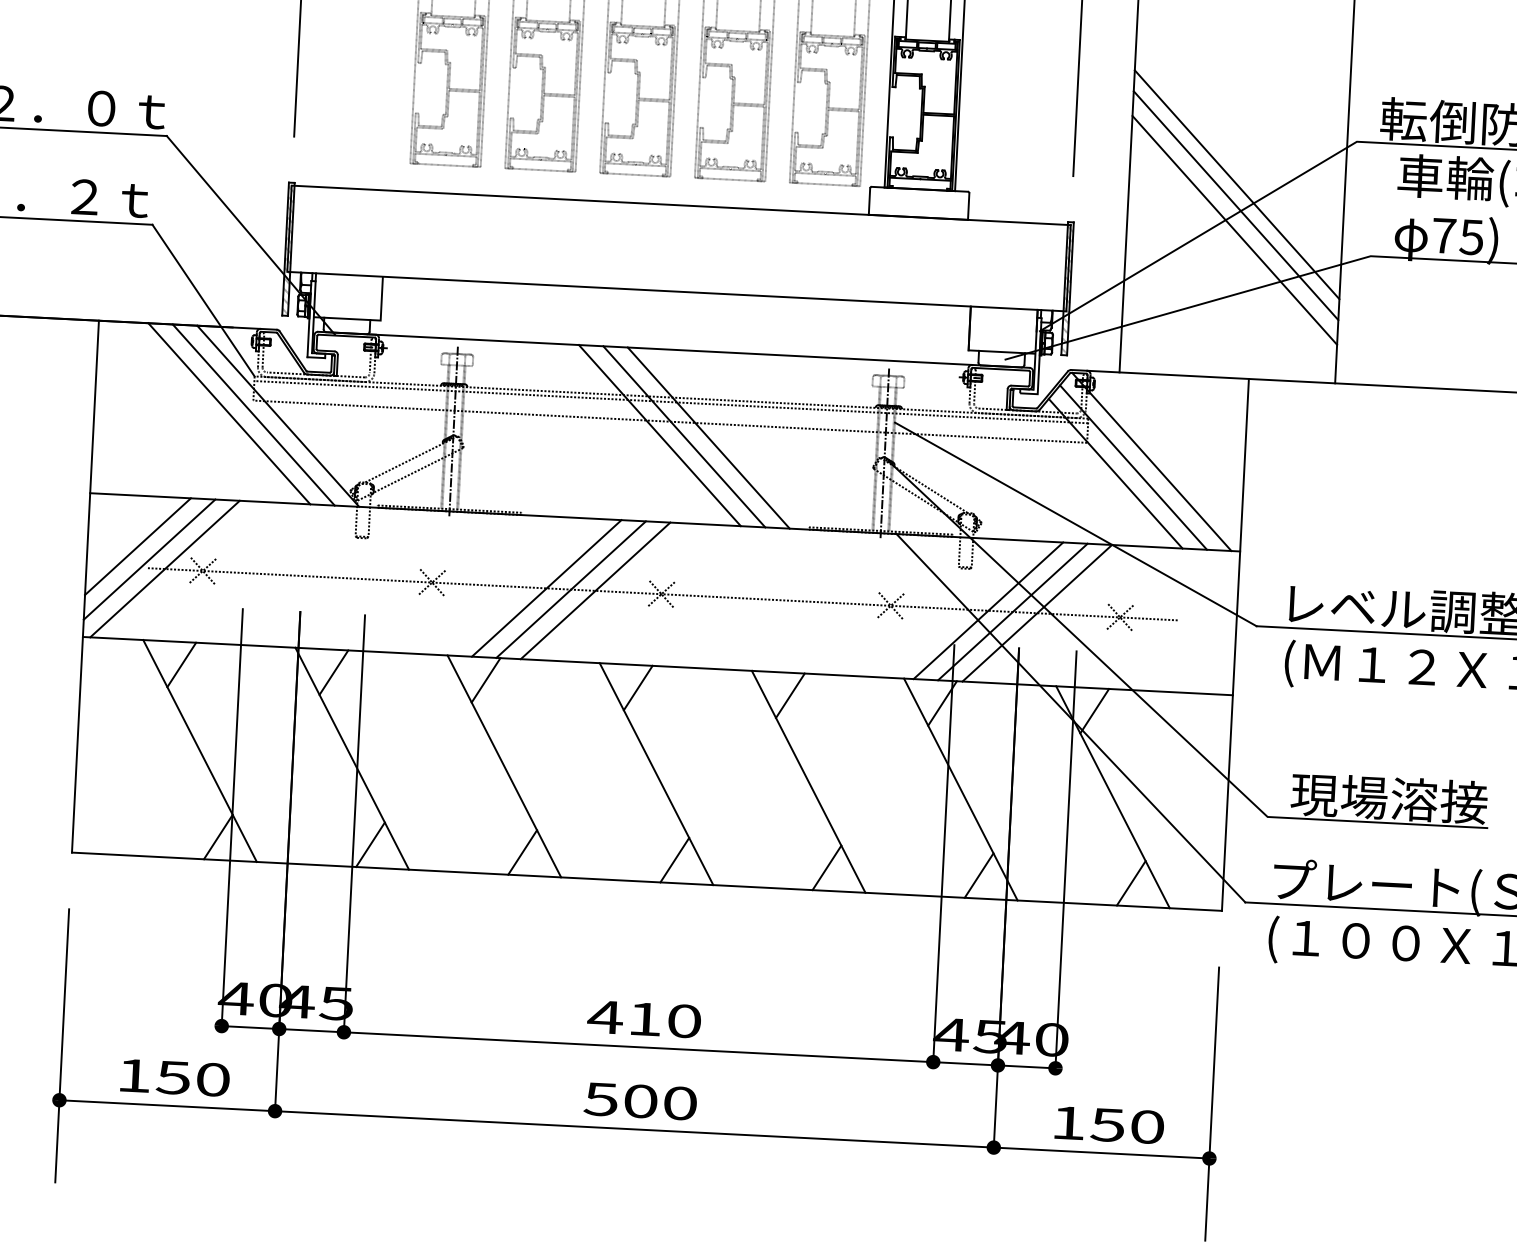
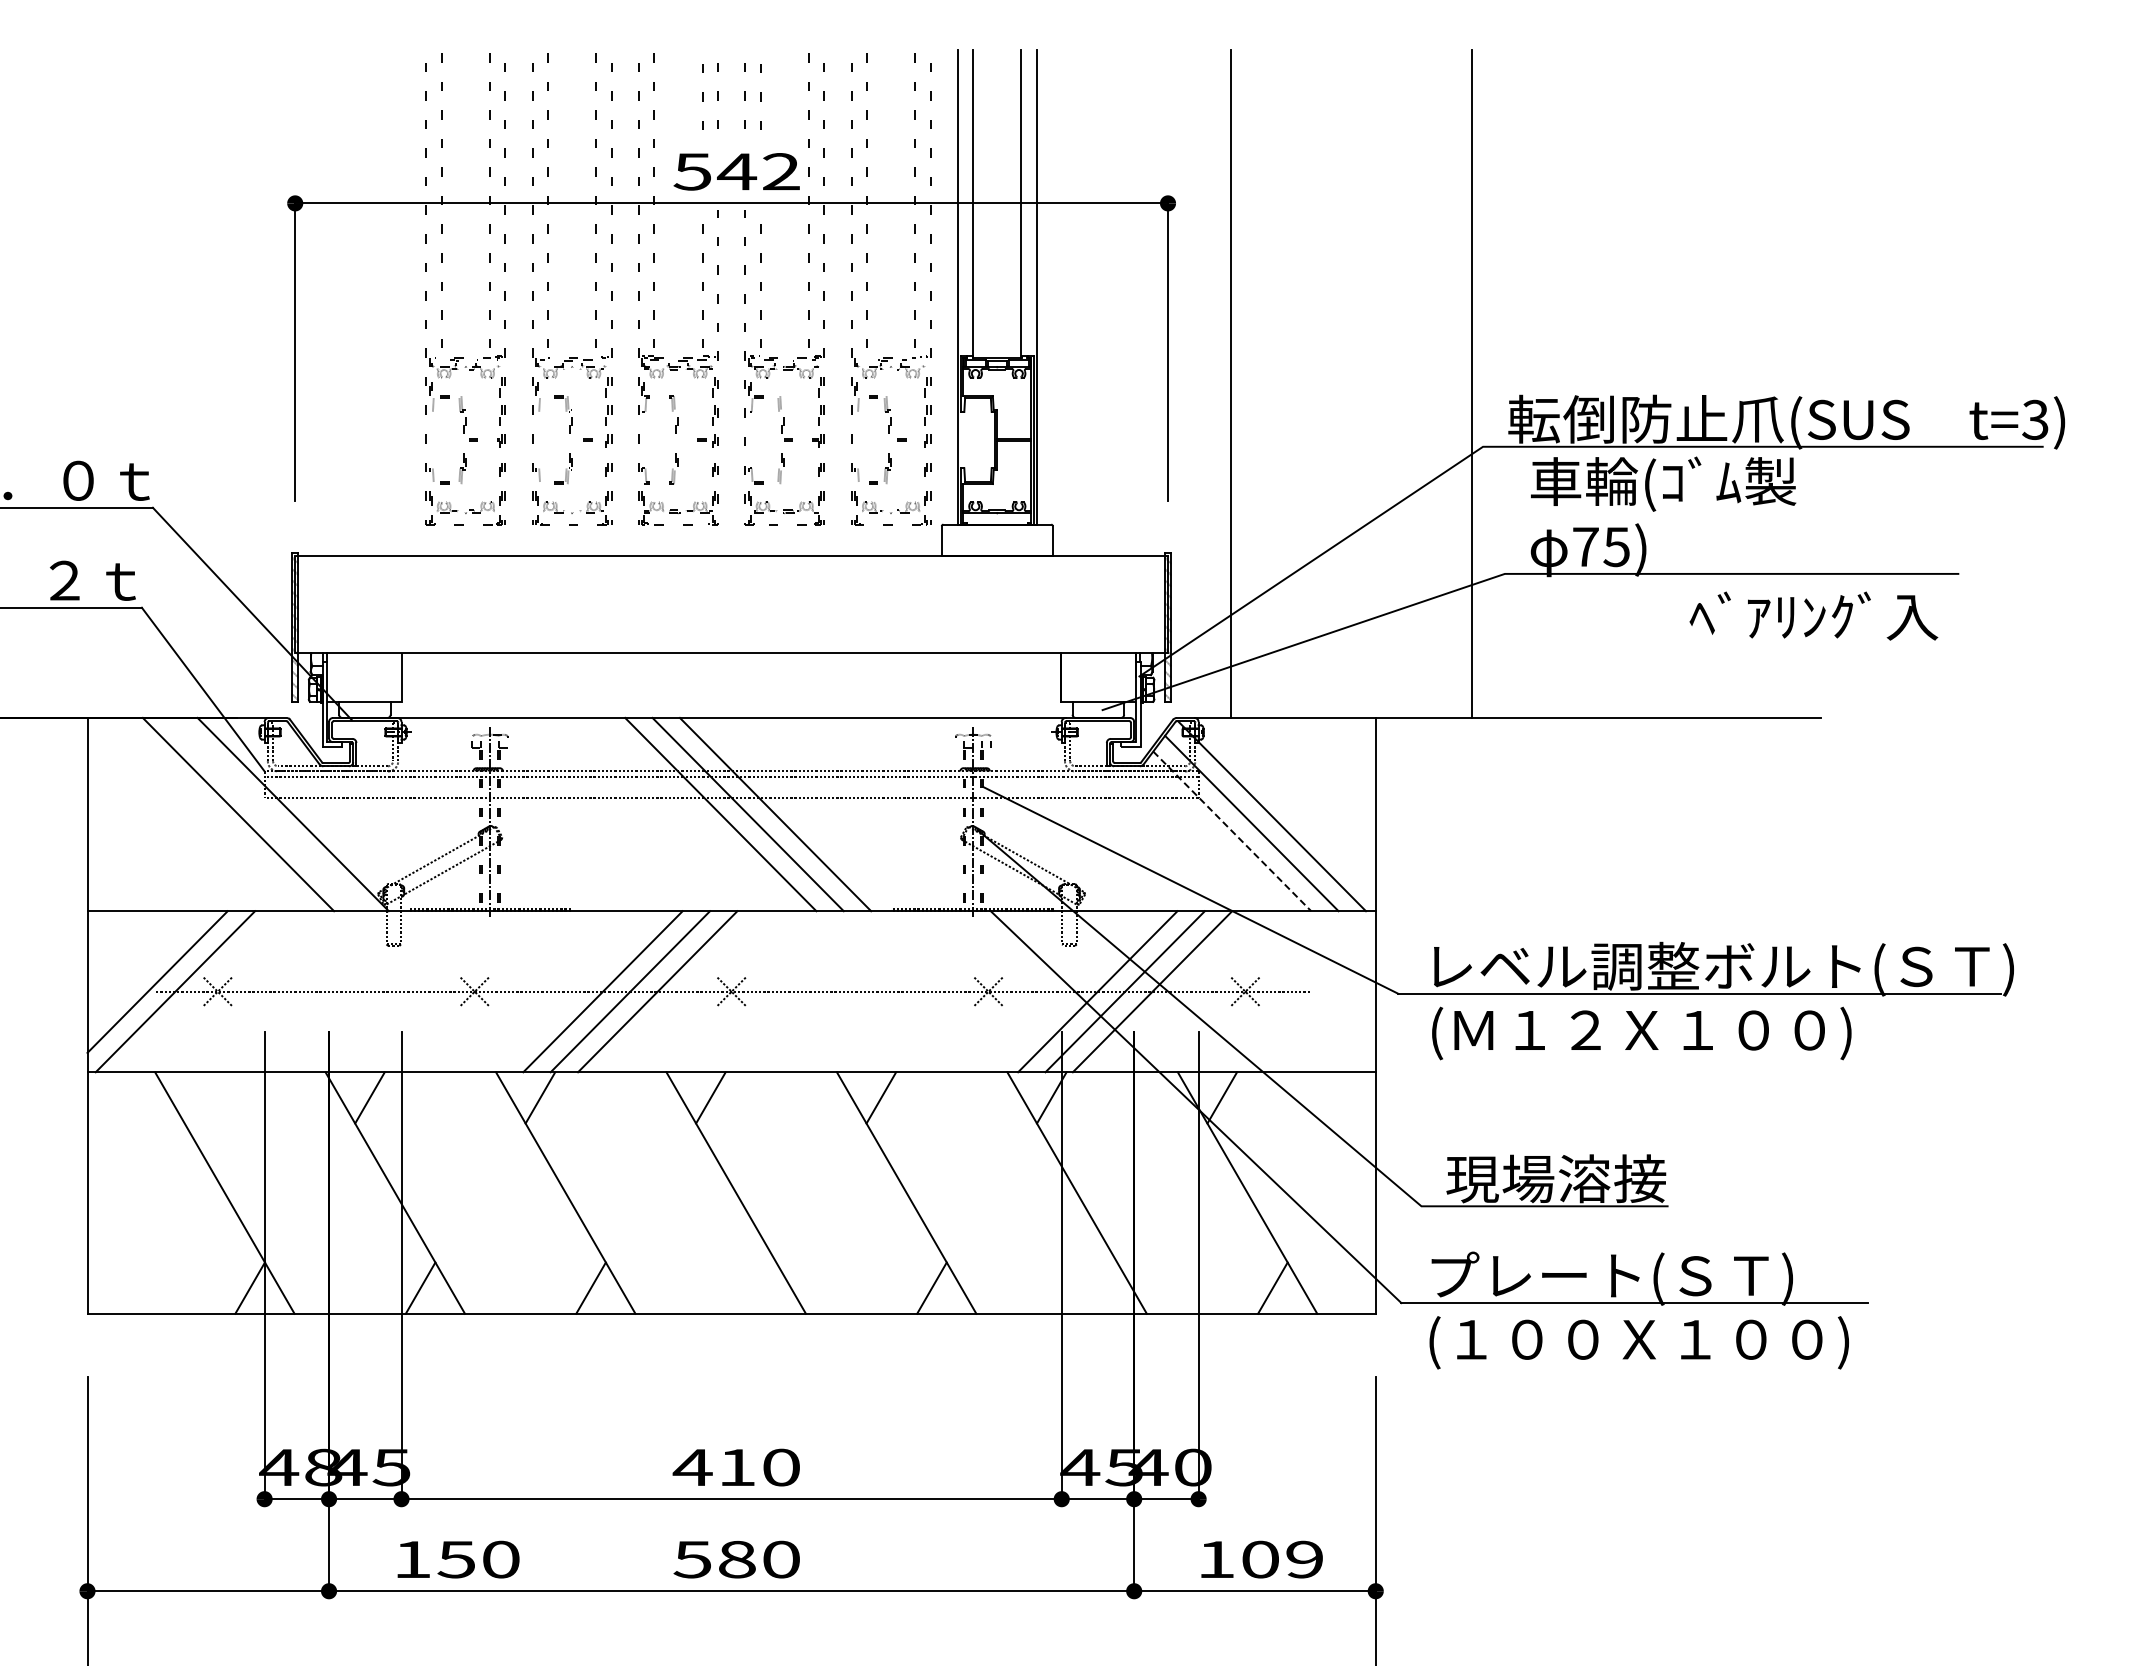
line: (1237, 184) -> (1351, 501), removed
line: (1235, 206) -> (1351, 525), removed
line: (1234, 230) -> (1351, 552), removed
line: (253, 414) -> (265, 814), removed
line: (1115, 473) -> (1232, 831), solid -> dashed
line: (137, 546) -> (143, 968), removed
line: (181, 664) -> (199, 1097), removed
line: (674, 859) -> (761, 1287), removed
line: (979, 875) -> (1102, 1287), removed
text: (275, 1000) -> (323, 1467), 40 -> 48
text: (175, 1077) -> (458, 1559), moved
text: (641, 1101) -> (737, 1559), 500 -> 580
text: (1127, 1125) -> (1282, 1559), 150 -> 109

